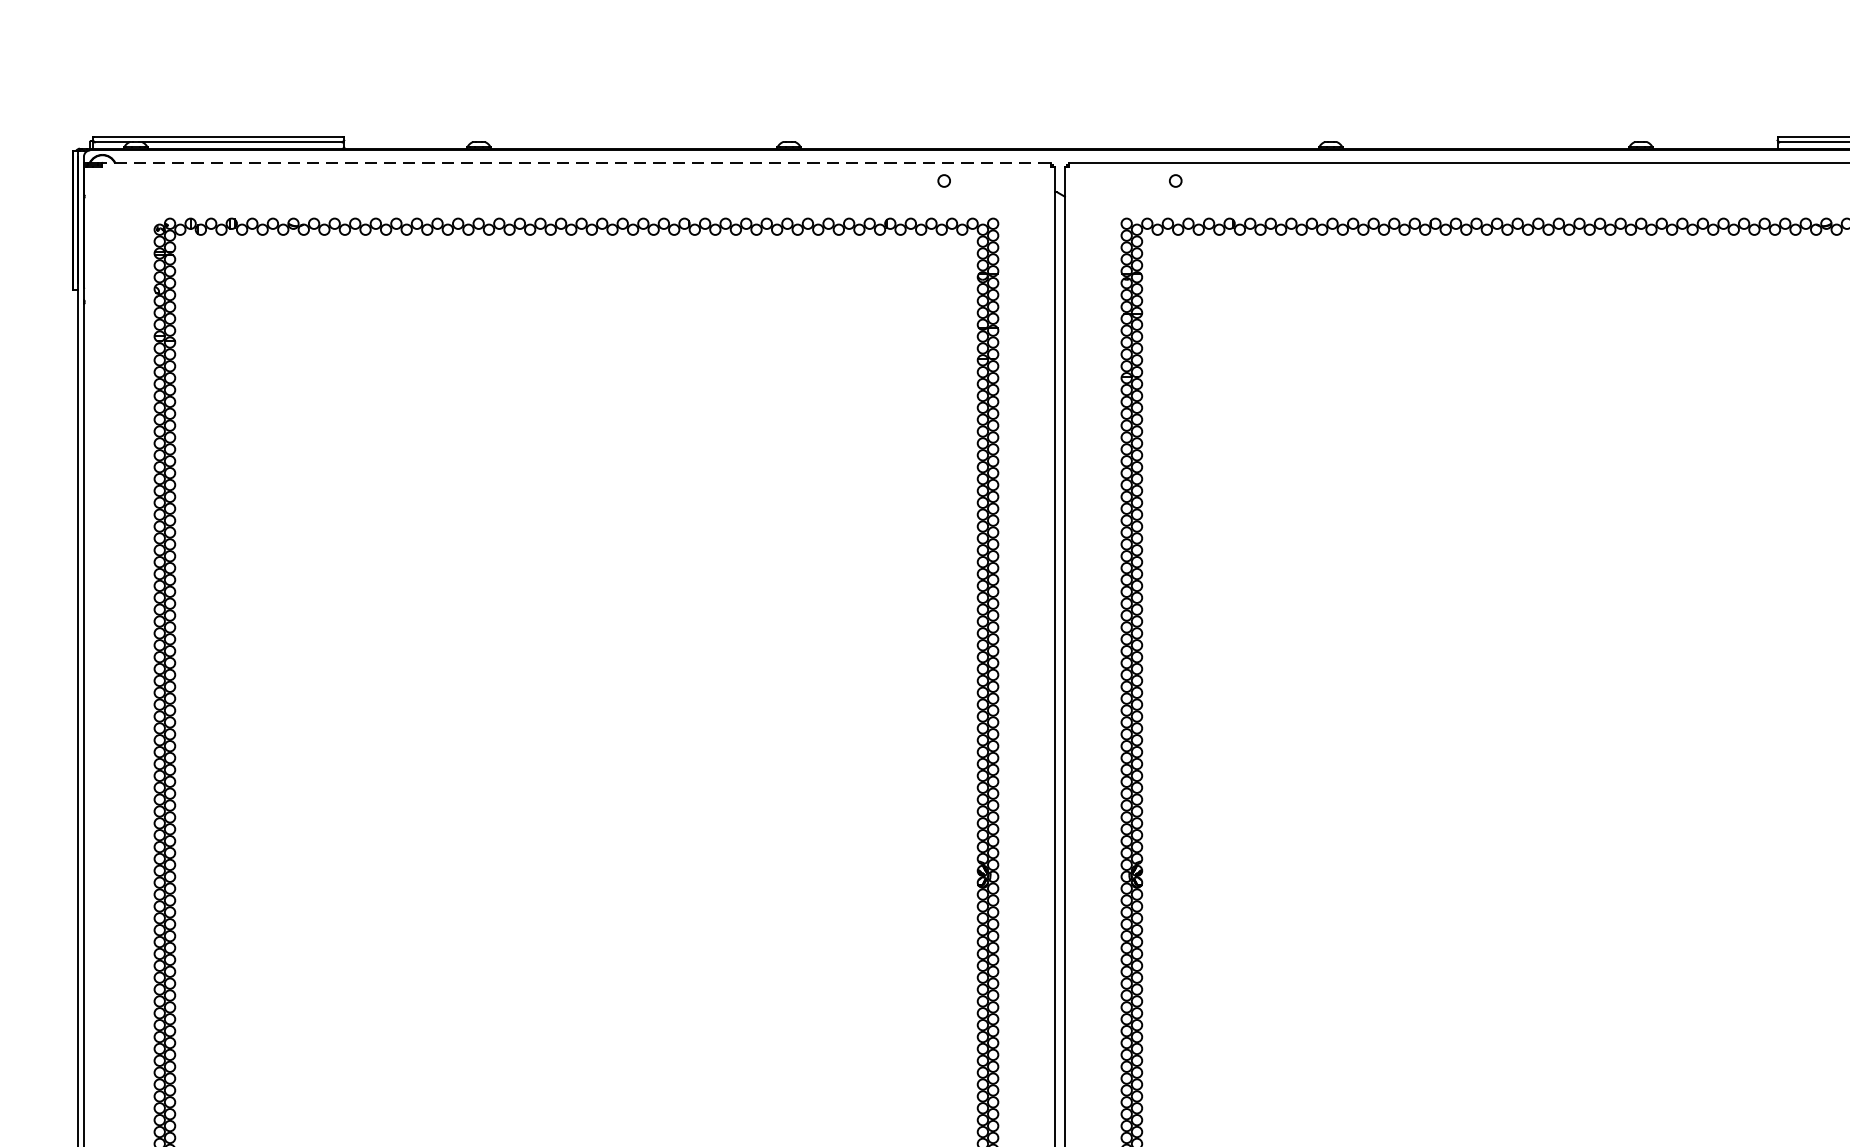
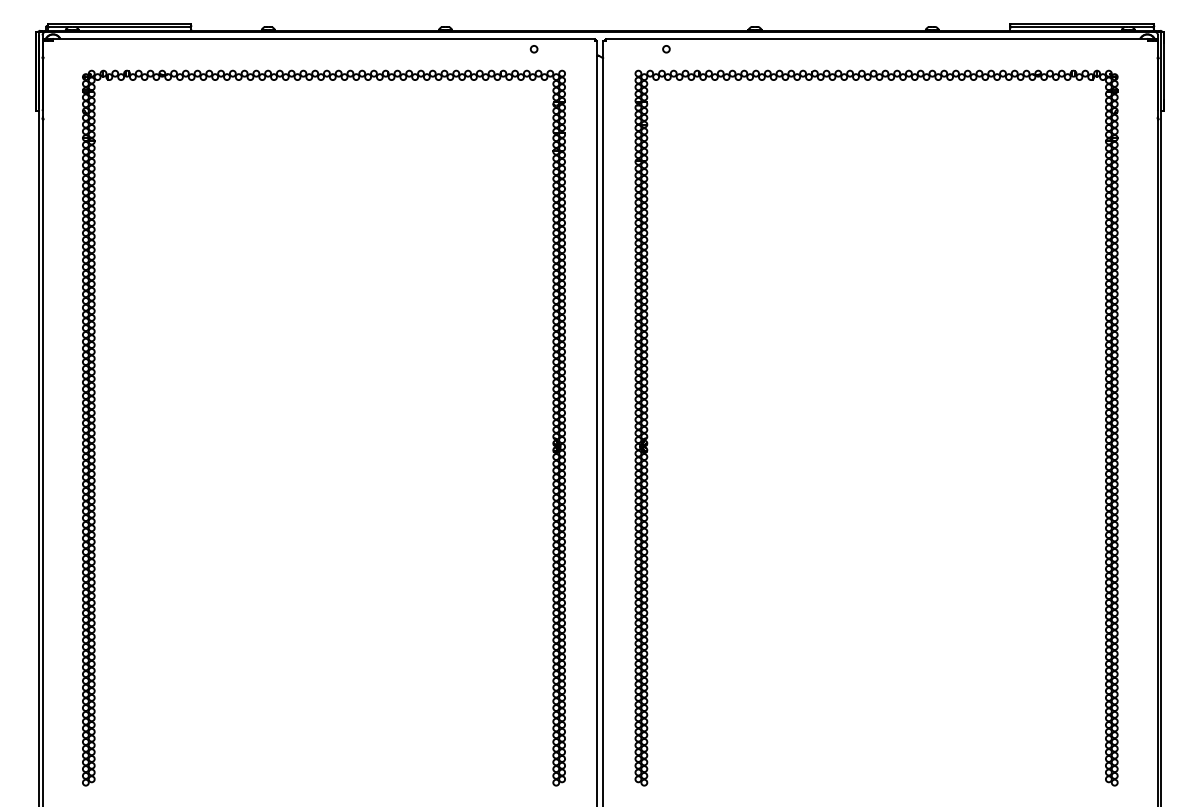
line: (575, 162) -> (323, 38), dashed -> solid

